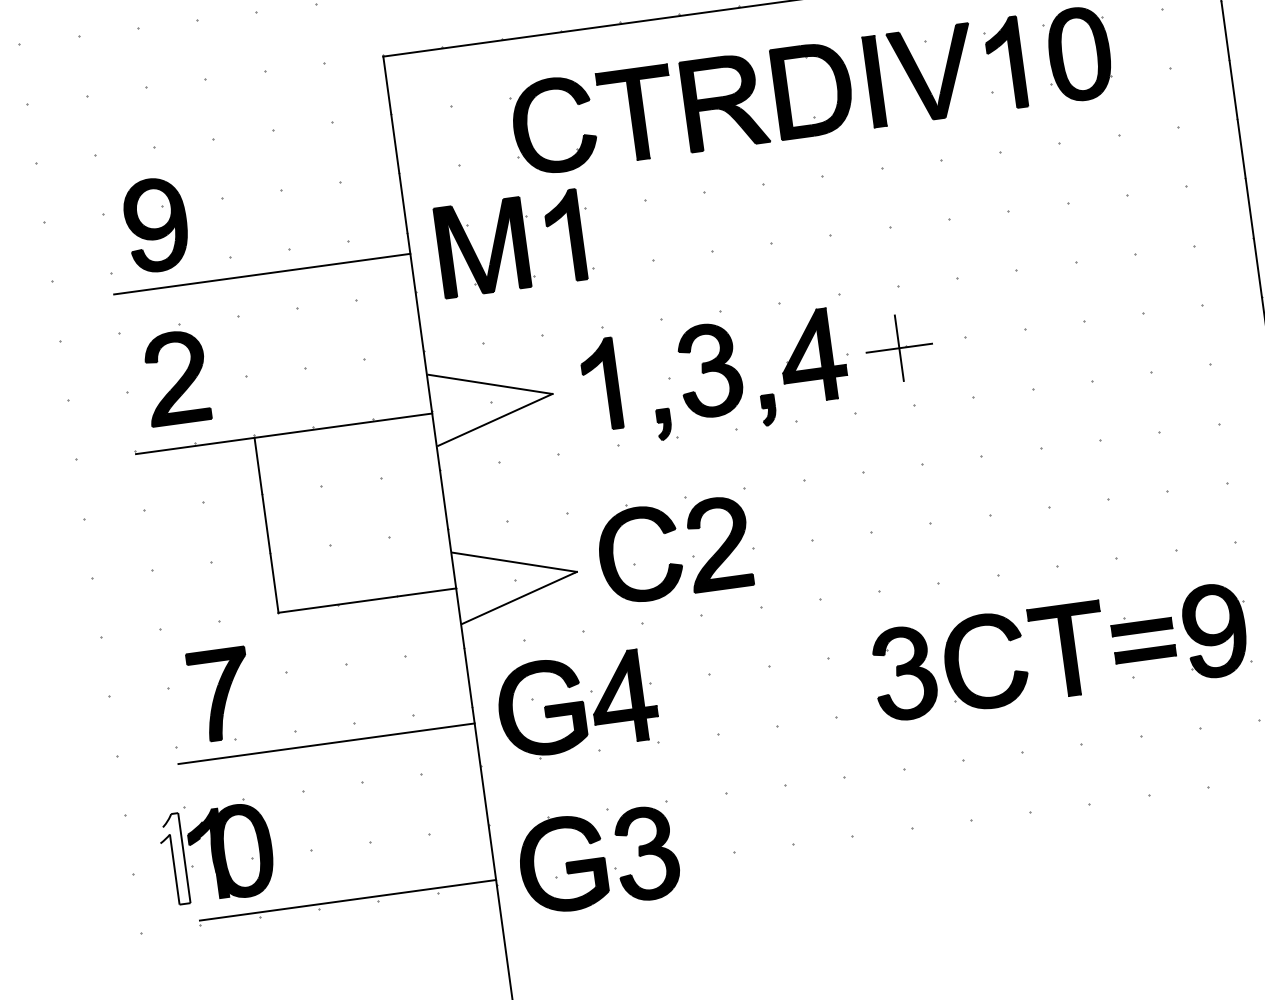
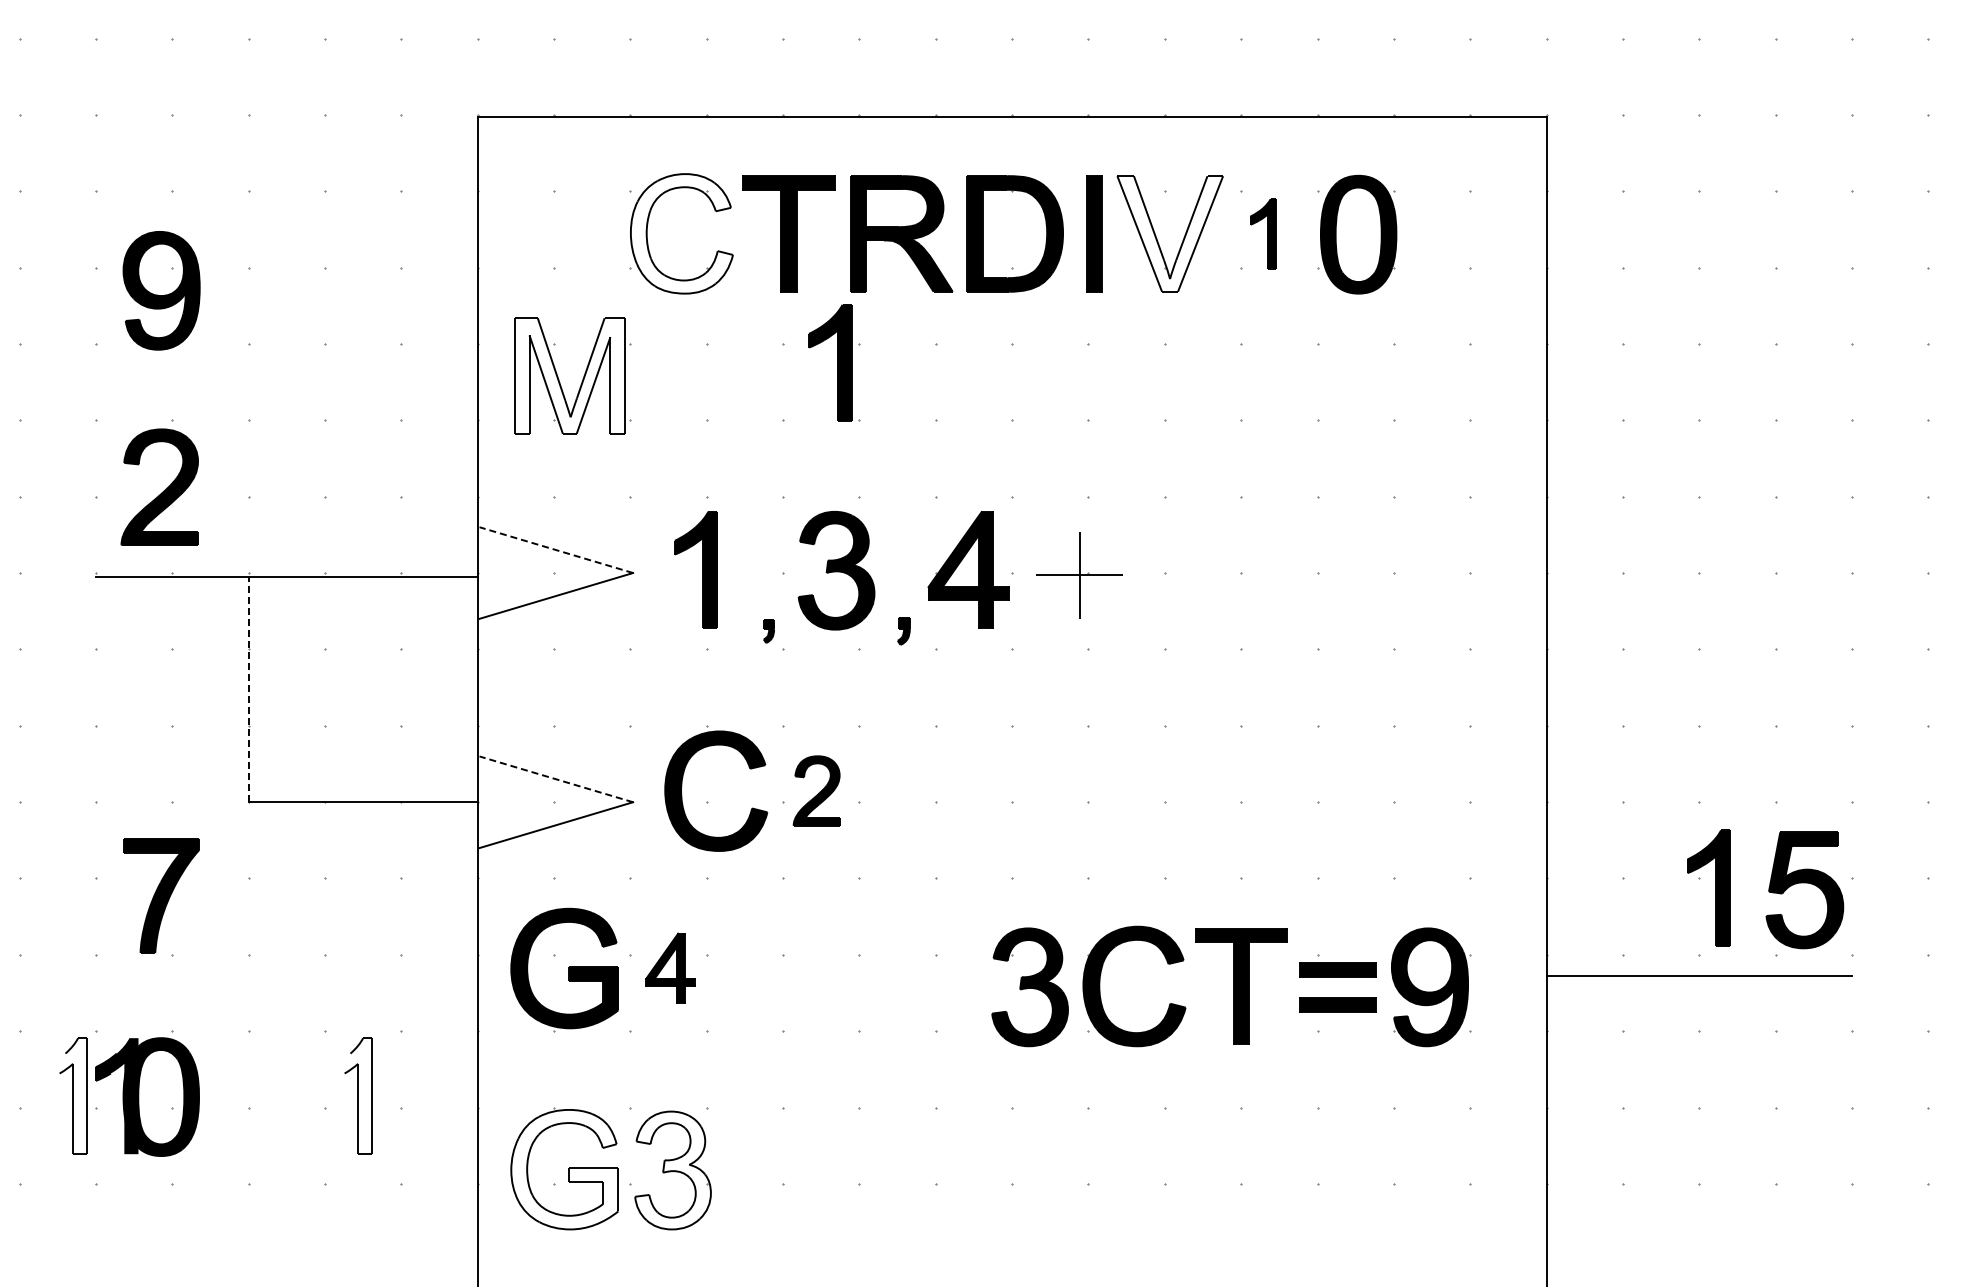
part: (1005, 63) -> (1263, 233), size x0.6
fill: (933, 73) -> (1170, 233), removed
fill: (553, 125) -> (681, 233), removed
part: (570, 235) -> (837, 362), moved
fill: (482, 247) -> (569, 375), removed
line: (262, 274) -> (286, 371), removed
line: (489, 384) -> (555, 550), solid -> dashed
part: (768, 410) -> (903, 631), size x0.7
part: (663, 424) -> (768, 631), size x0.6
line: (266, 525) -> (248, 689), solid -> dashed
part: (717, 543) -> (816, 790), size x0.6
line: (514, 562) -> (555, 779), solid -> dashed
part: (623, 696) -> (670, 967), size x0.6
line: (326, 744) -> (286, 976), removed
part: (394, 828) -> (358, 1095), added
fill: (646, 853) -> (672, 1170), removed
fill: (562, 864) -> (564, 1169), removed
line: (347, 900) -> (286, 1177), removed

